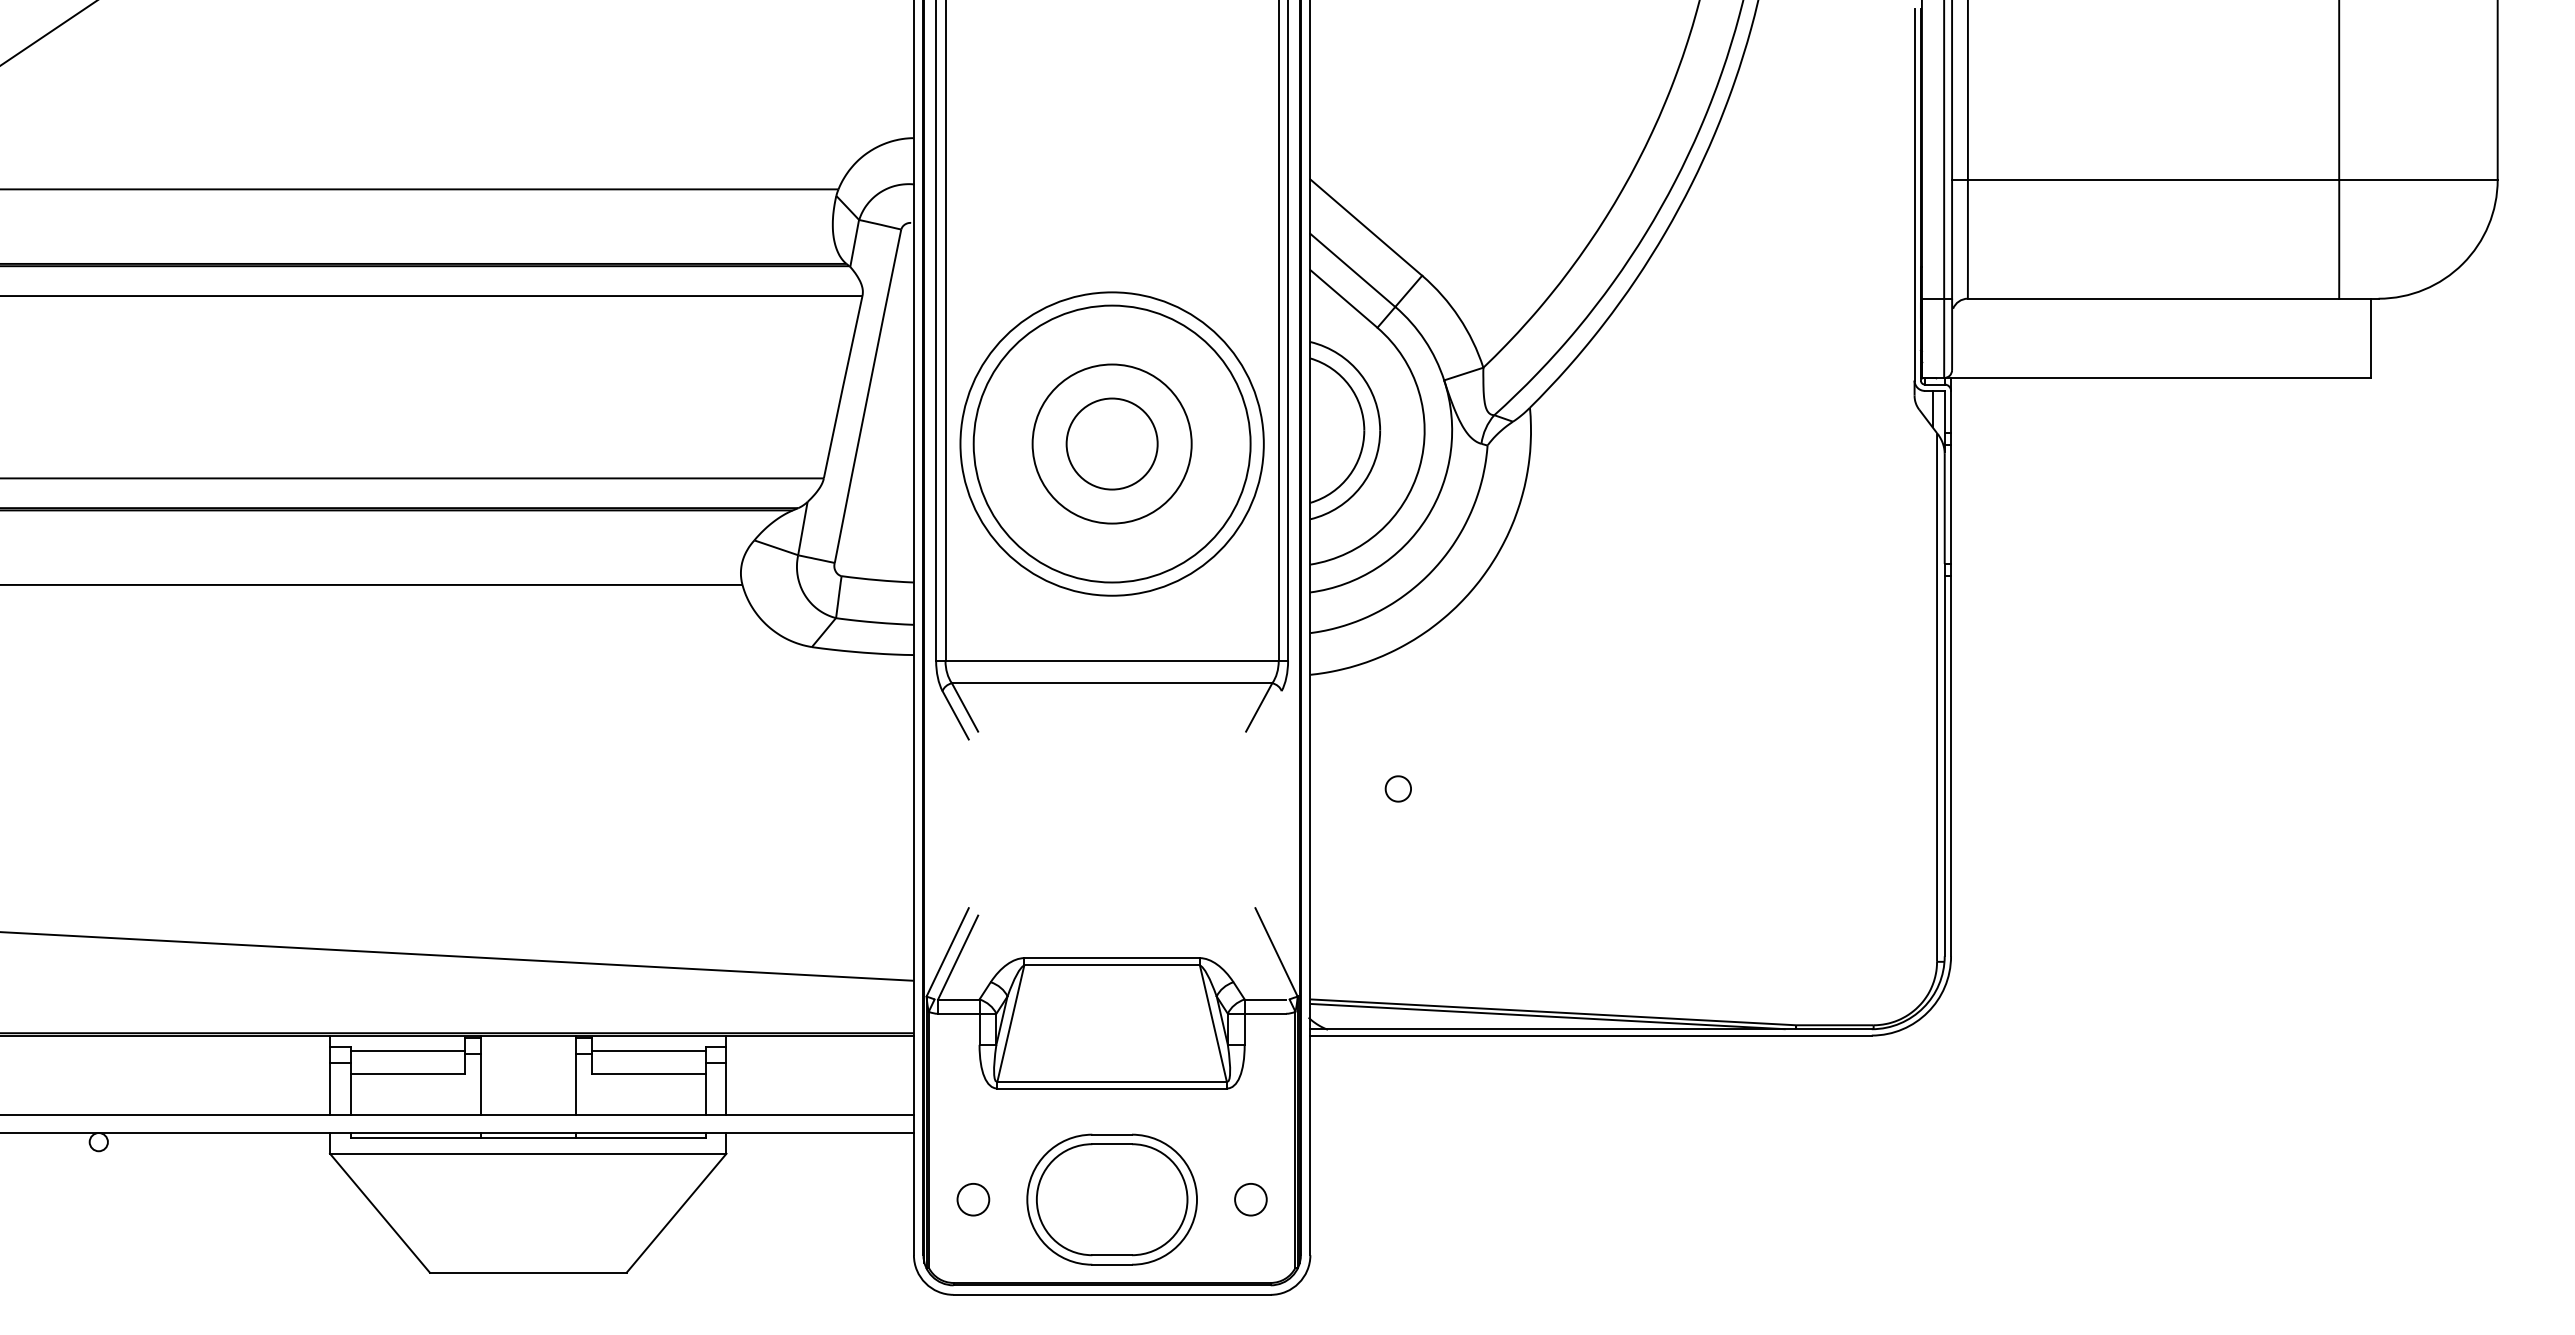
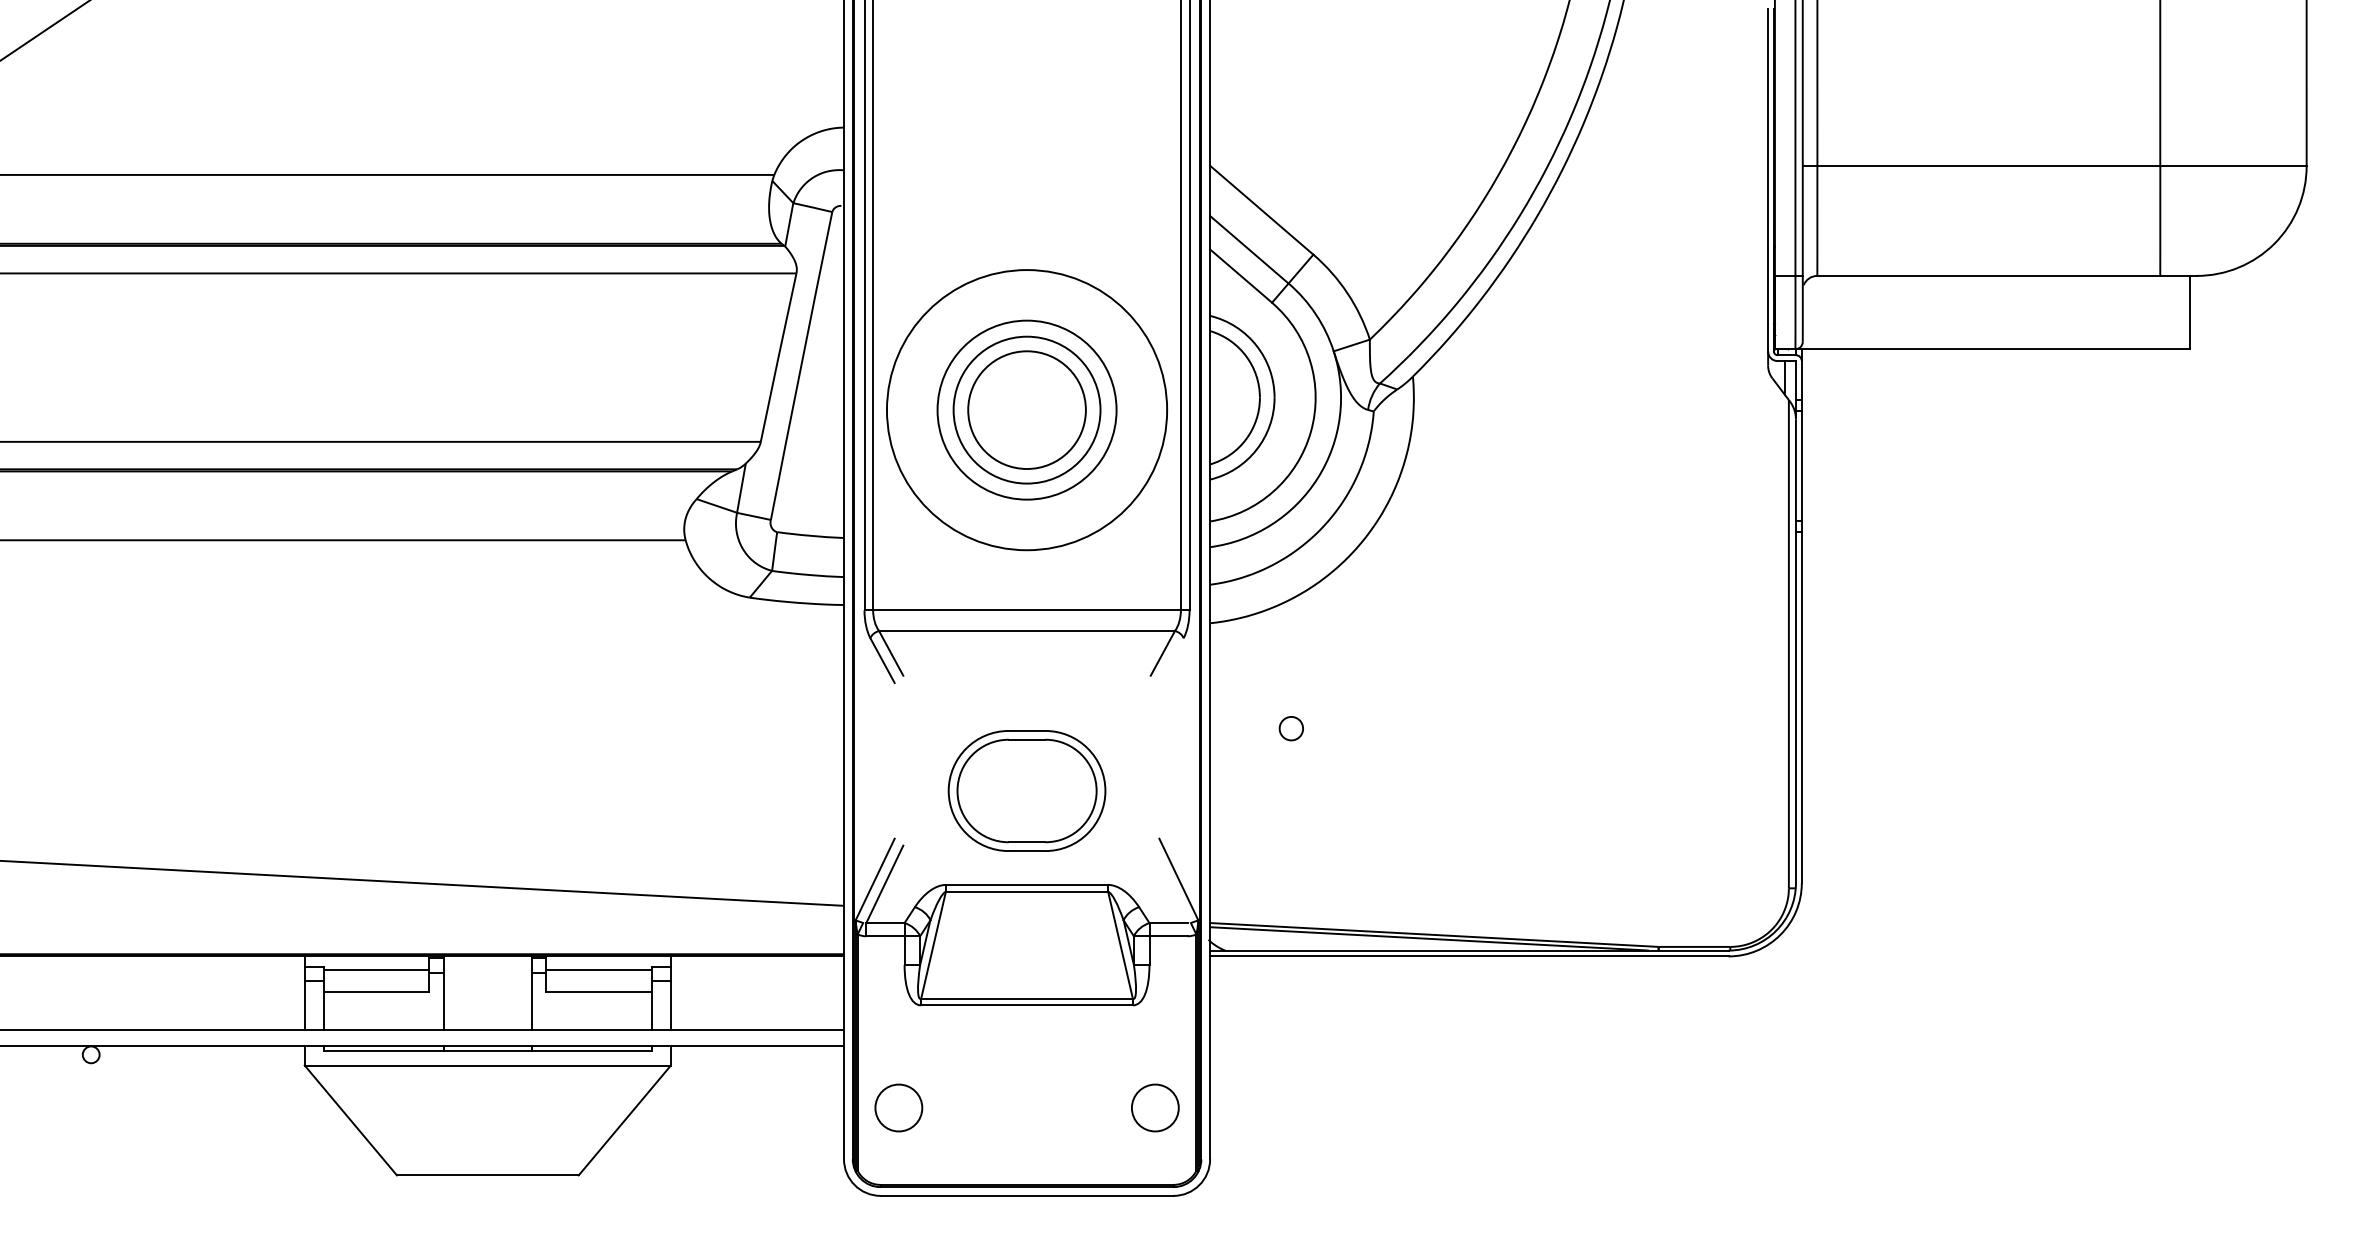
circle: (1111, 444) -> (1026, 410), size x0.7
circle: (1112, 444) -> (1027, 410), size x1.4
circle: (972, 1199) -> (898, 1107), size x1.6
part: (1111, 1199) -> (1026, 790), moved
circle: (1250, 1199) -> (1154, 1107), size x1.6

